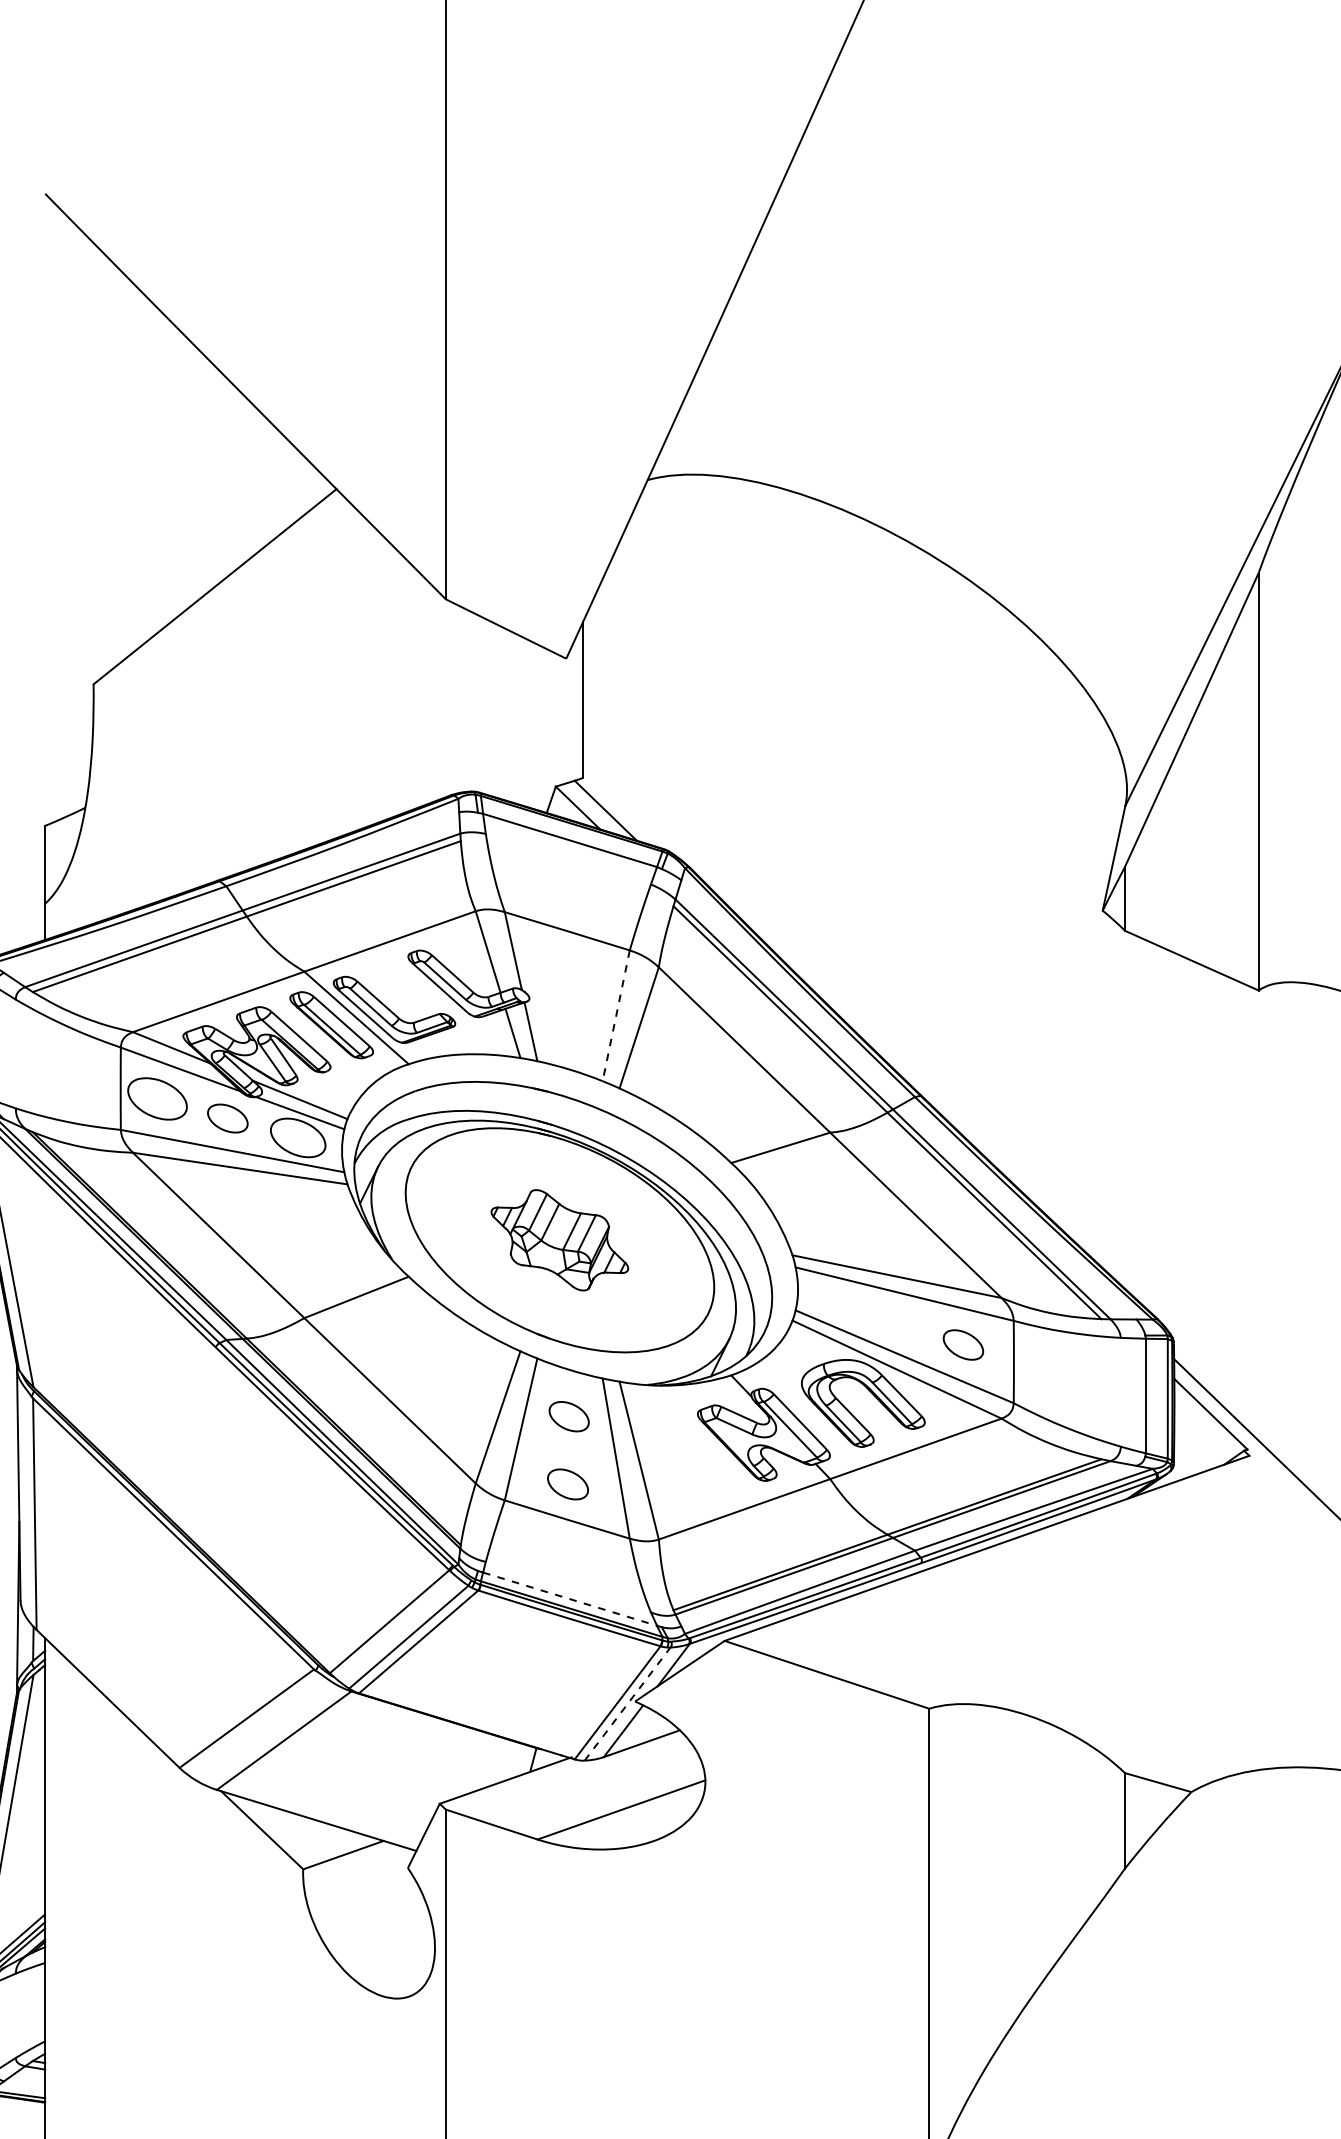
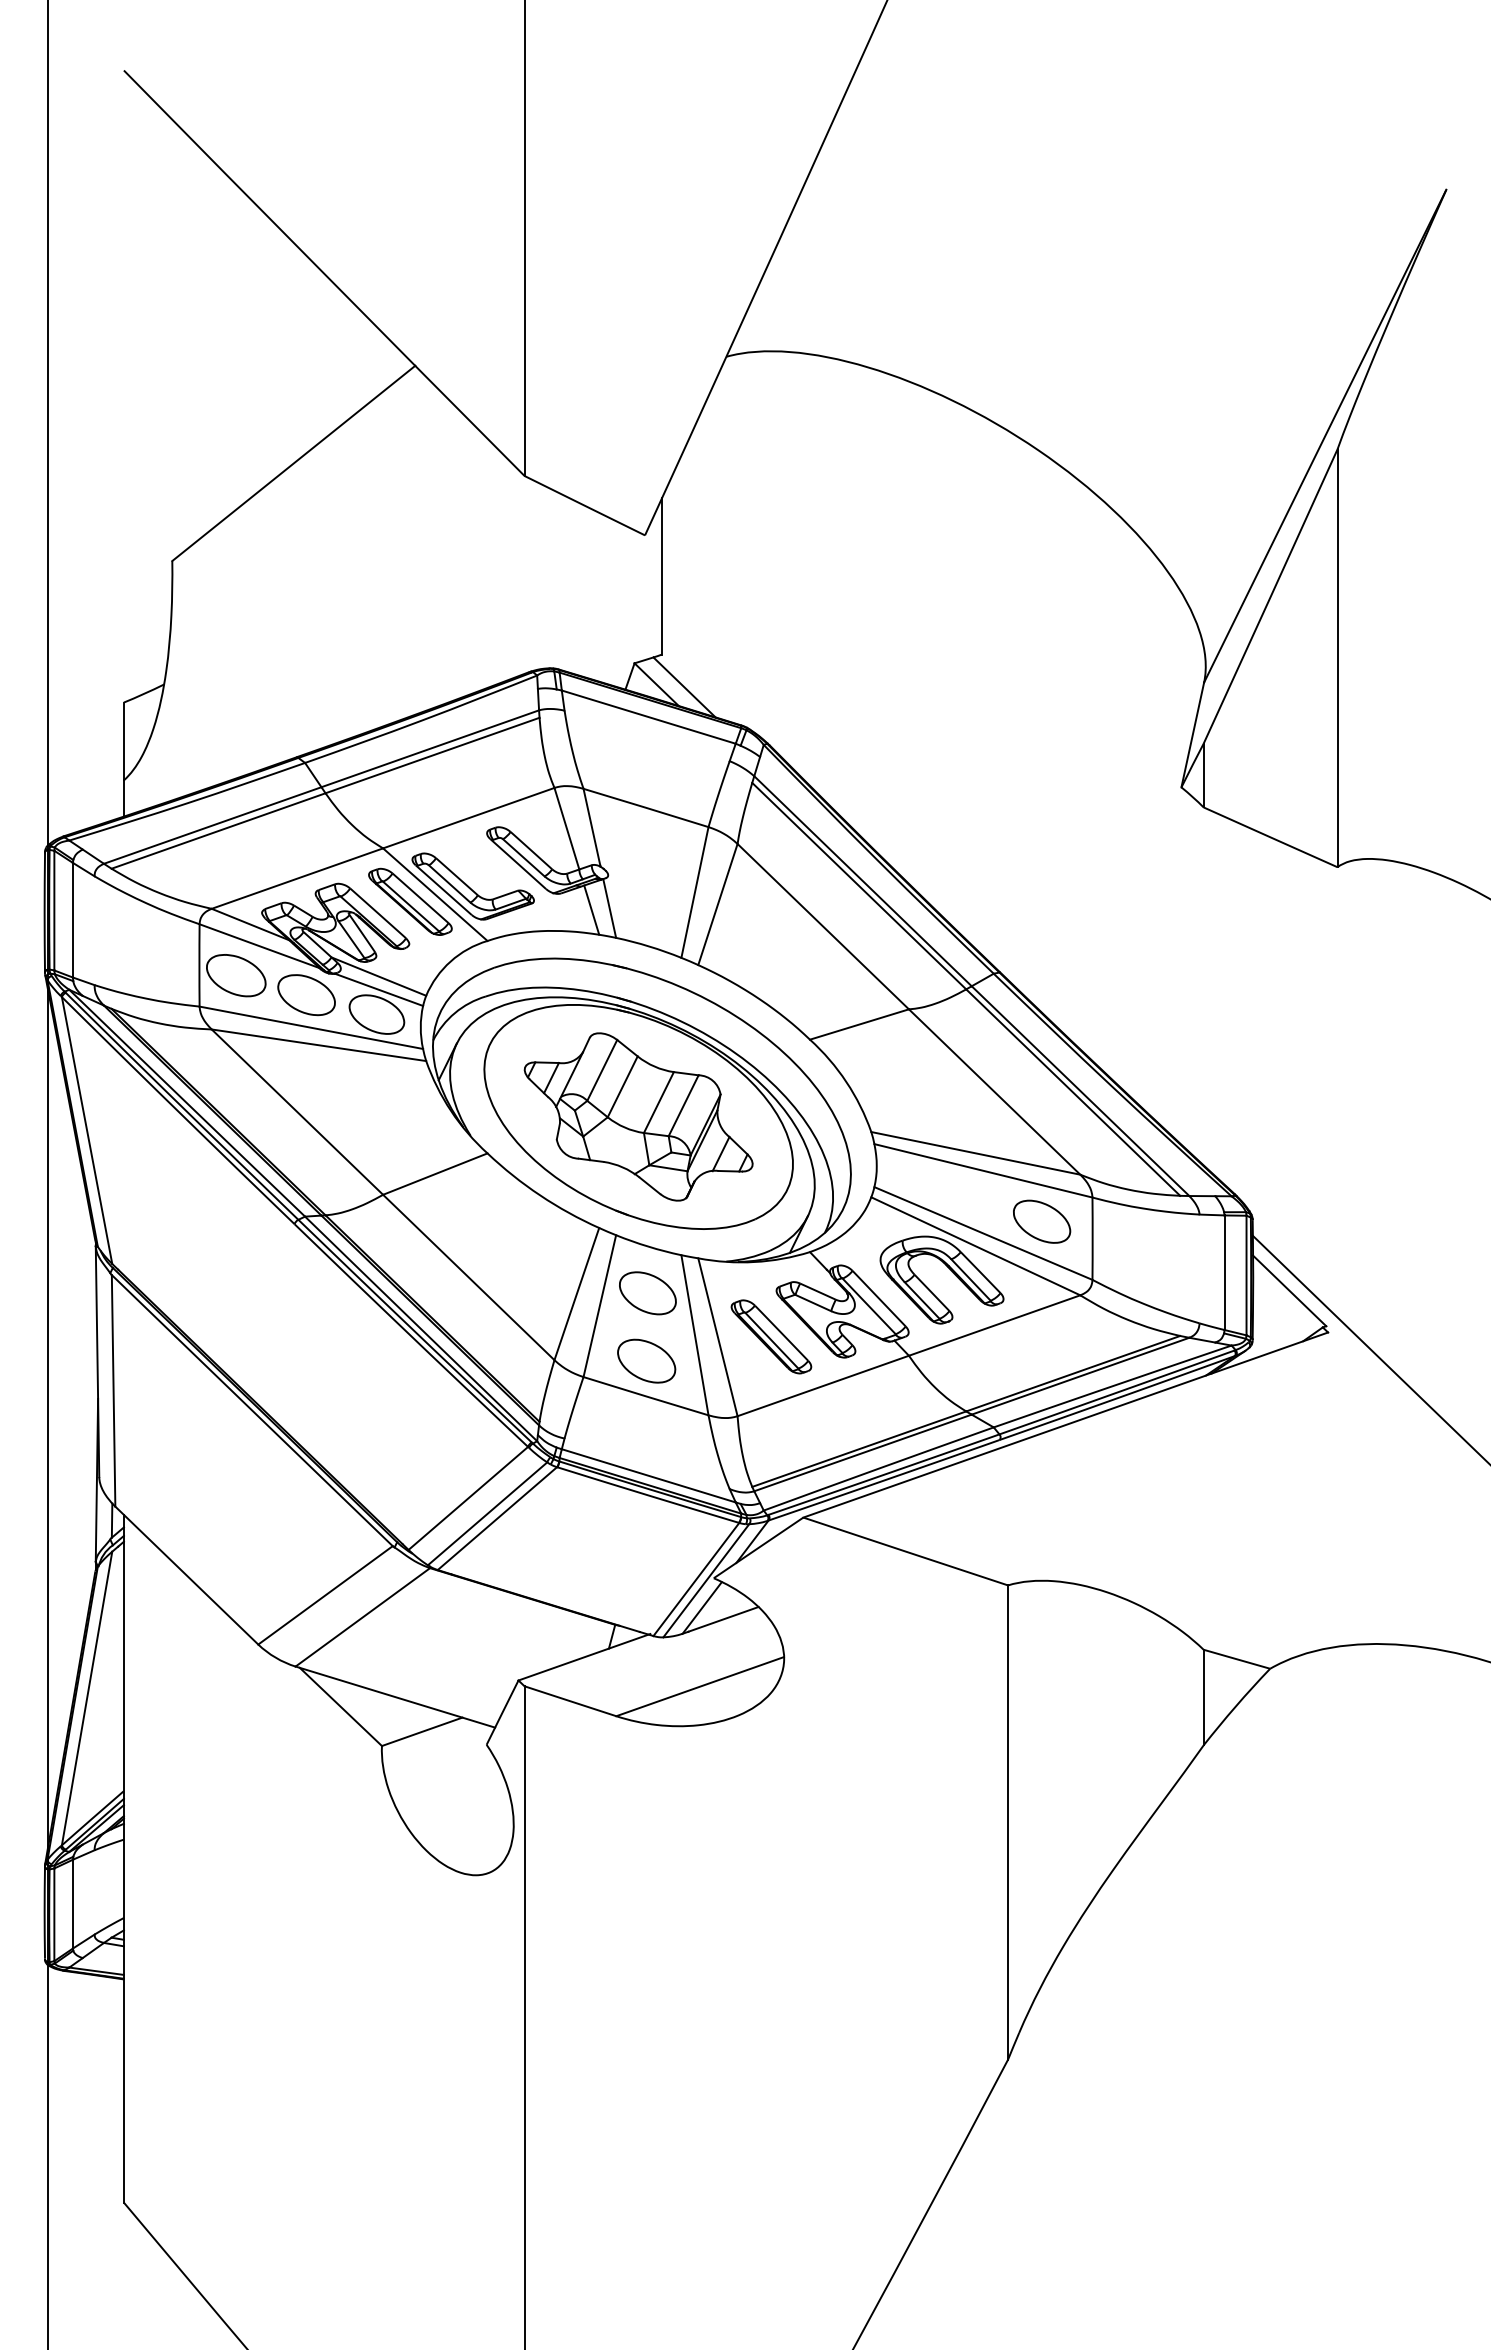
line: (615, 1015) -> (694, 892), dashed -> solid
part: (227, 1118) -> (306, 995), size x1.43
part: (559, 1239) -> (638, 1116), size x1.67
part: (963, 1344) -> (1042, 1221), size x1.43
part: (568, 1416) -> (647, 1293), size x1.43
part: (692, 1459) -> (771, 1336), added
part: (567, 1483) -> (646, 1360), size x1.43
line: (569, 1598) -> (648, 1475), dashed -> solid
line: (627, 1703) -> (706, 1580), dashed -> solid

